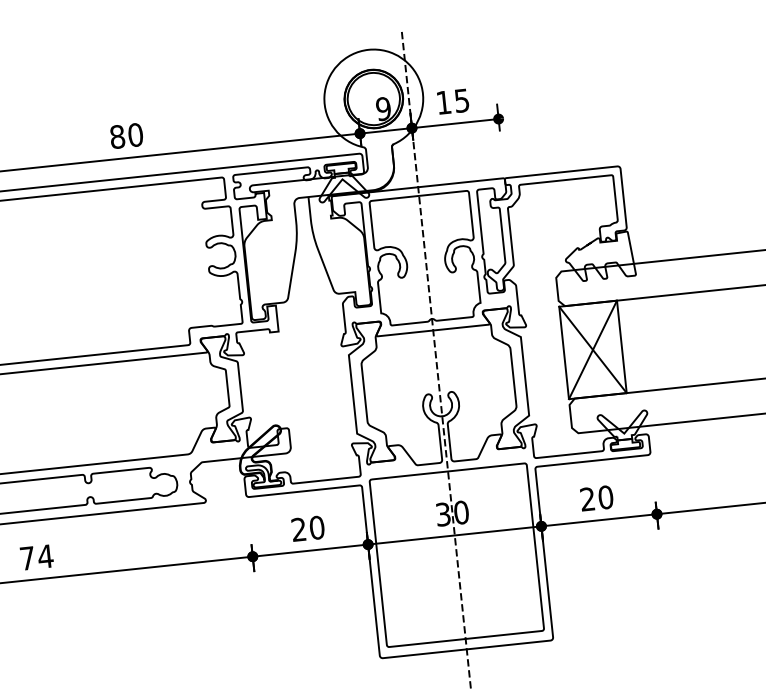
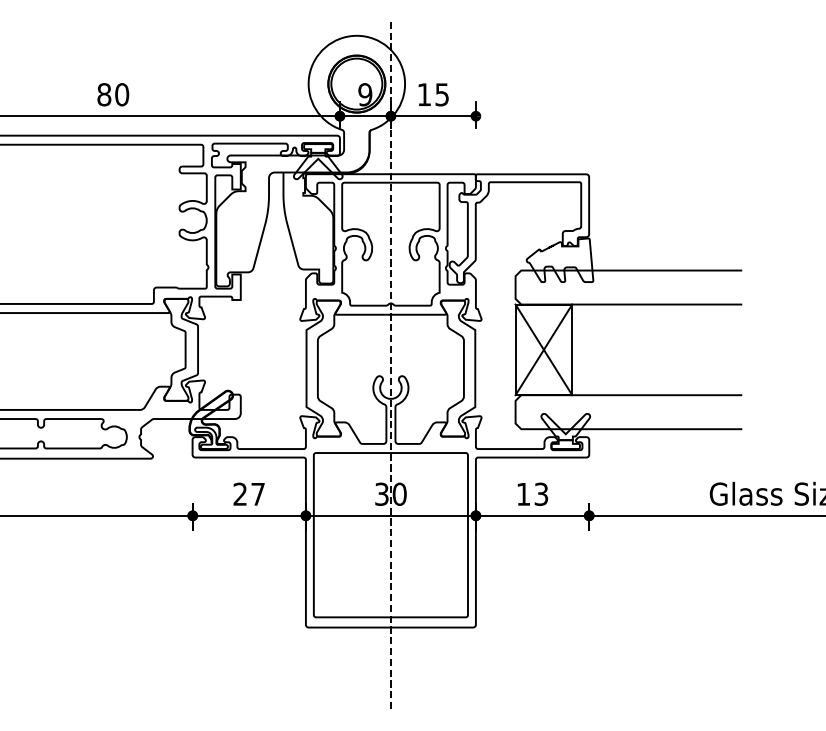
text: (596, 497) -> (532, 493), 20 -> 13
text: (317, 526) -> (258, 493), 20 -> 27

